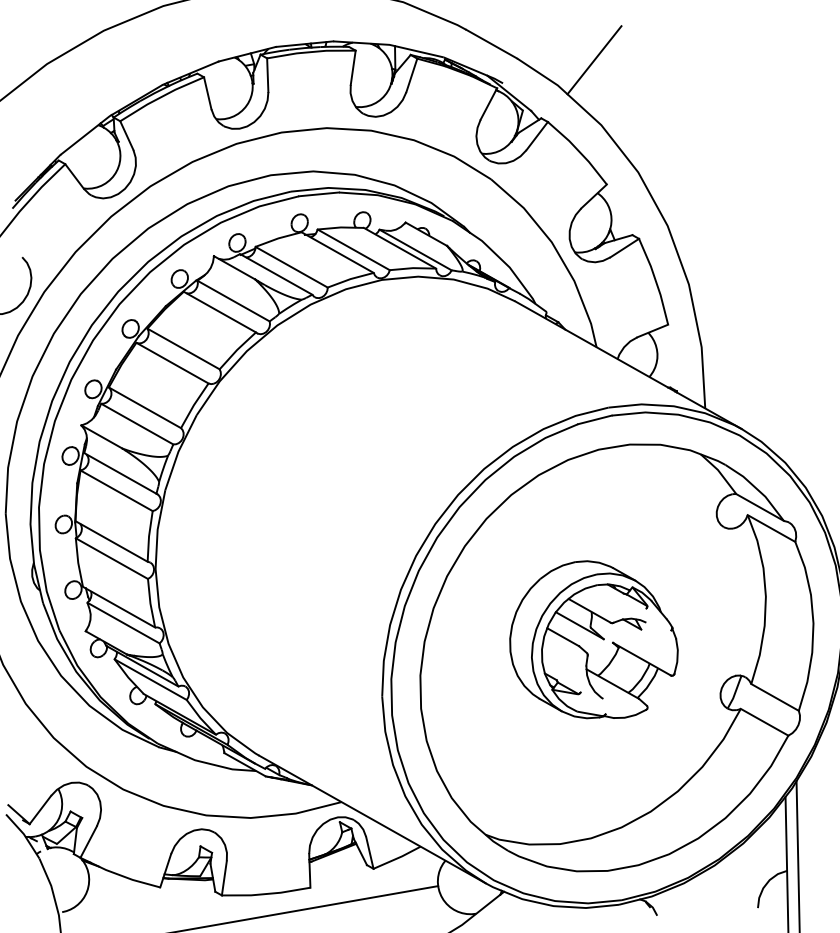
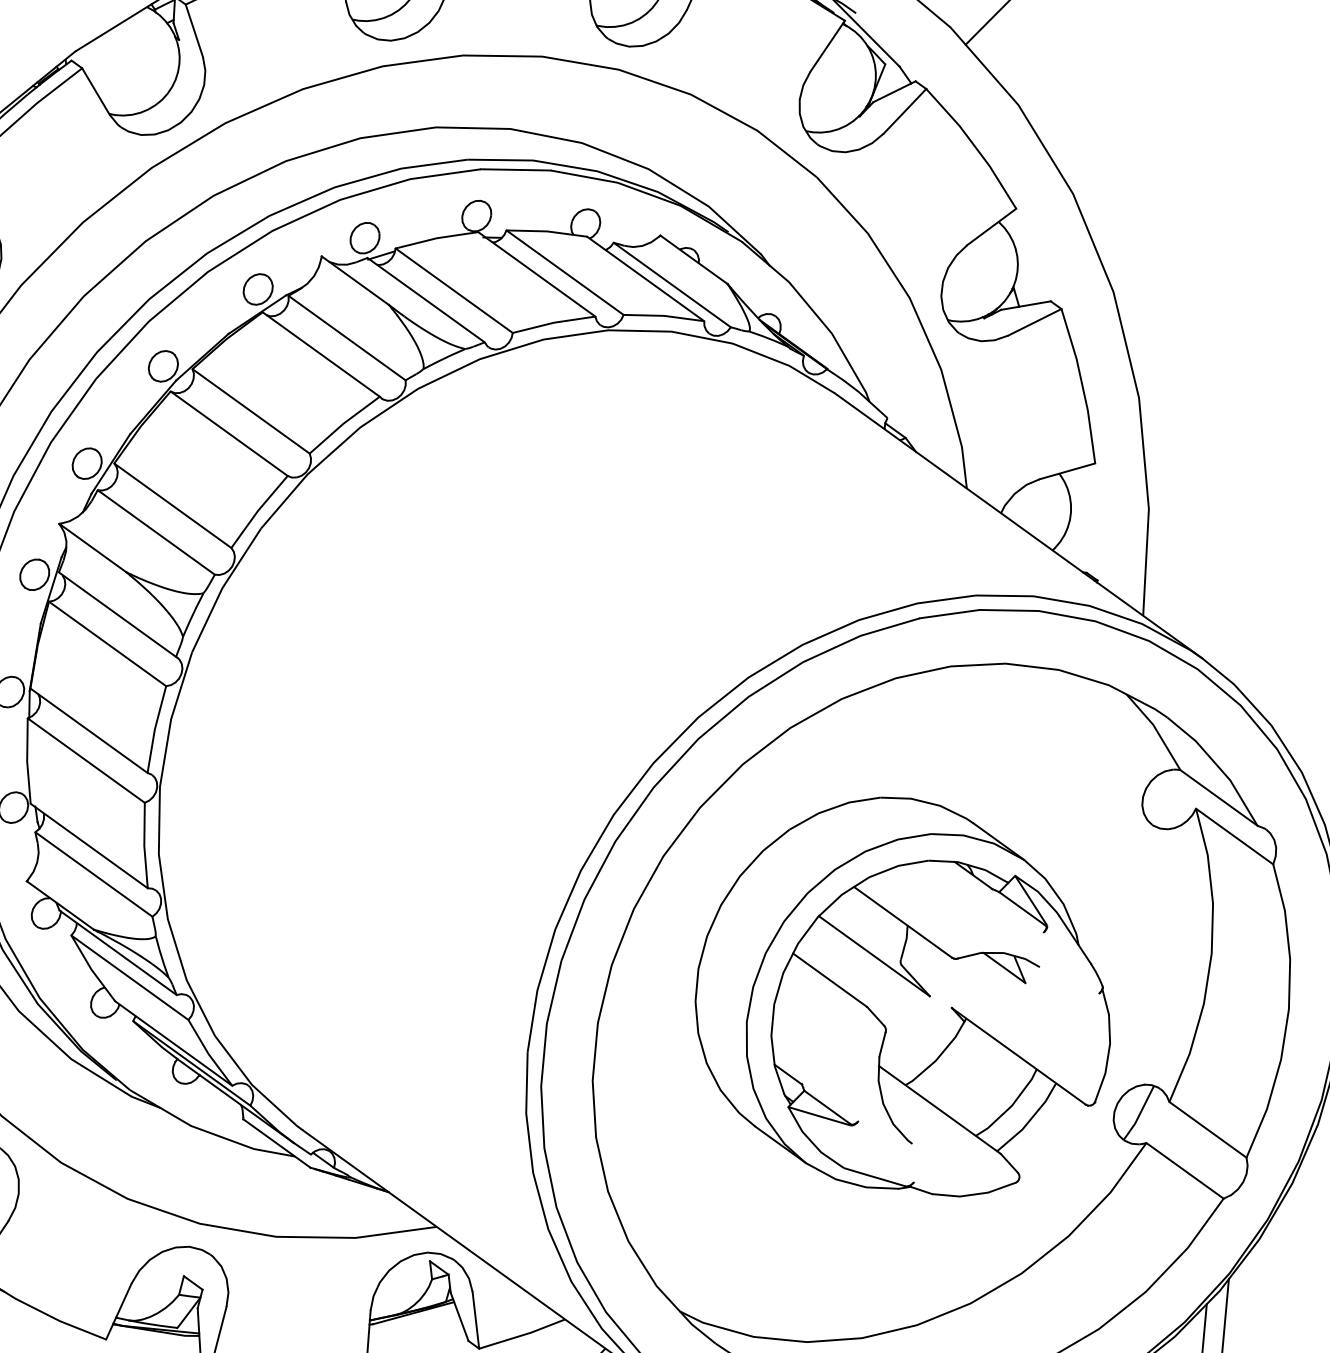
part: (593, 639) -> (904, 994), size x1.43

